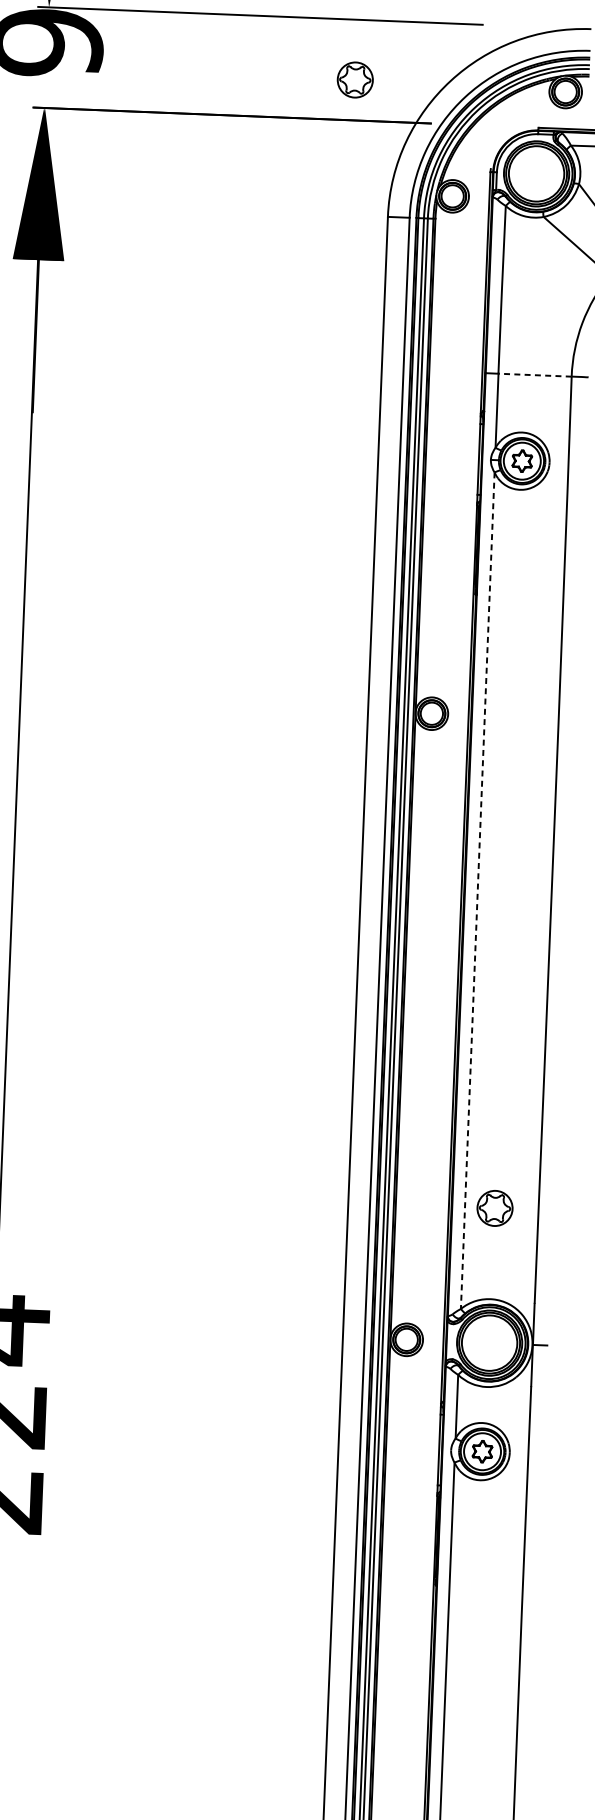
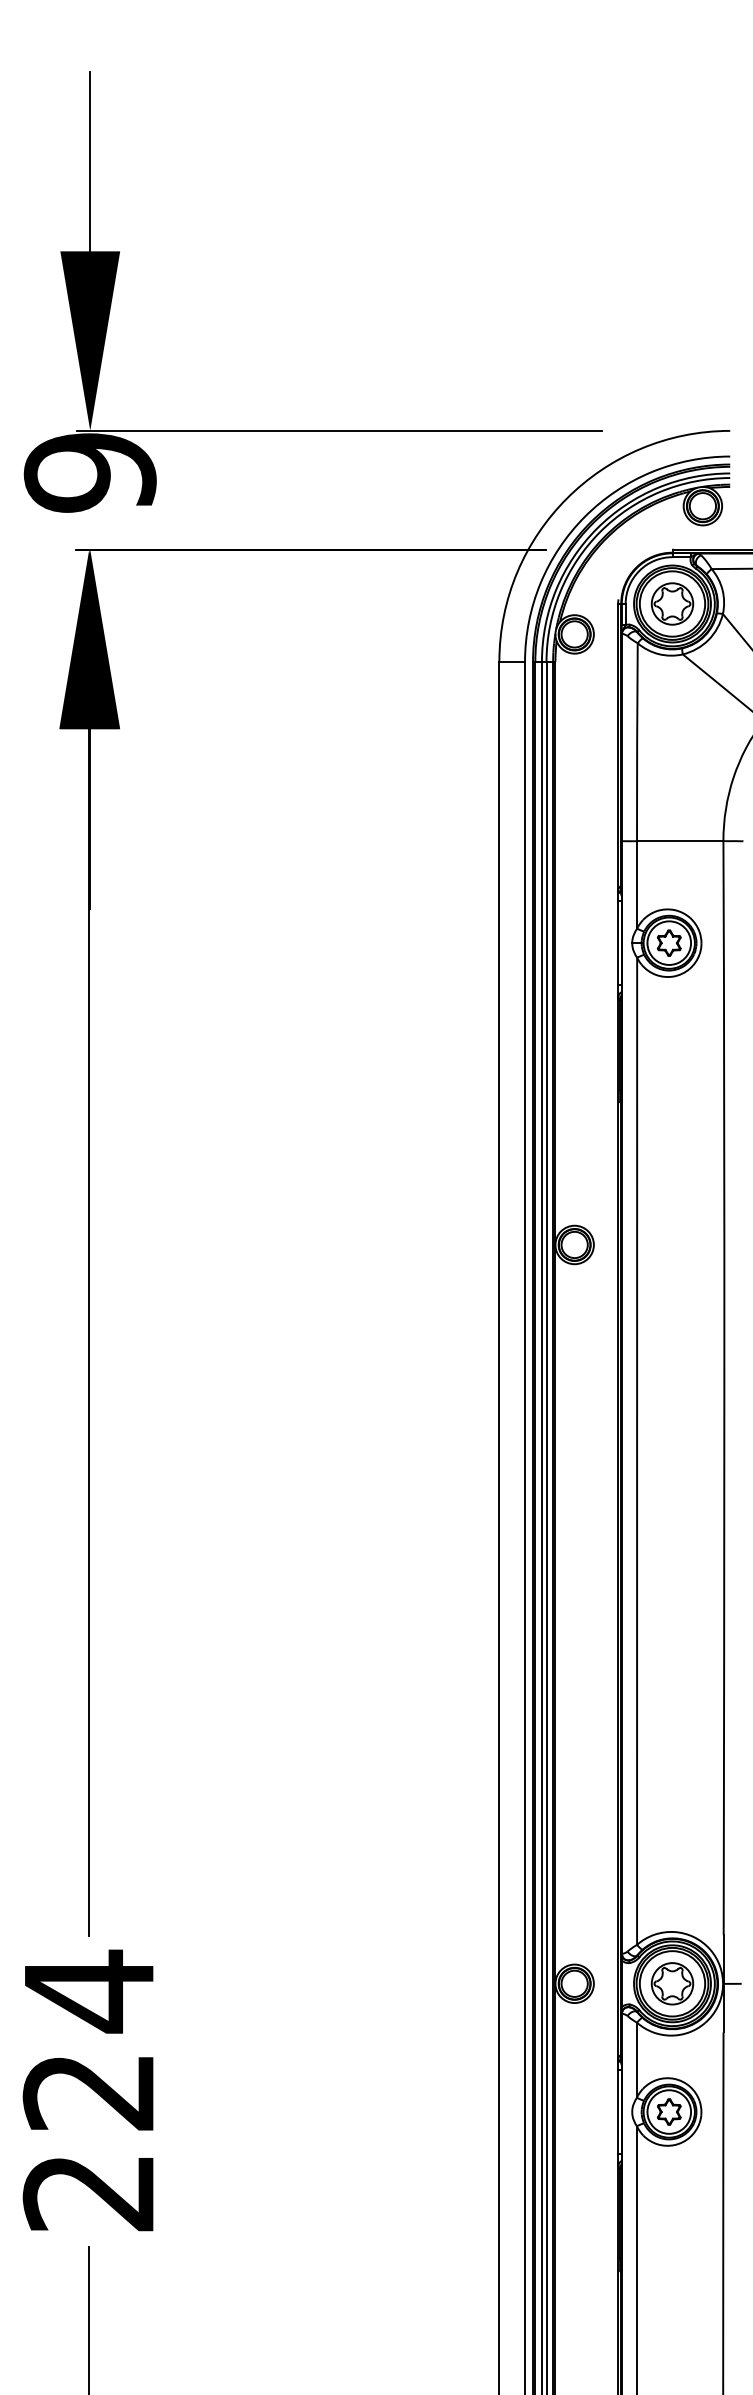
part: (355, 79) -> (672, 603), moved
line: (534, 375) -> (679, 841), dashed -> solid
line: (478, 890) -> (637, 1451), dashed -> solid
part: (495, 1208) -> (672, 1983), moved

